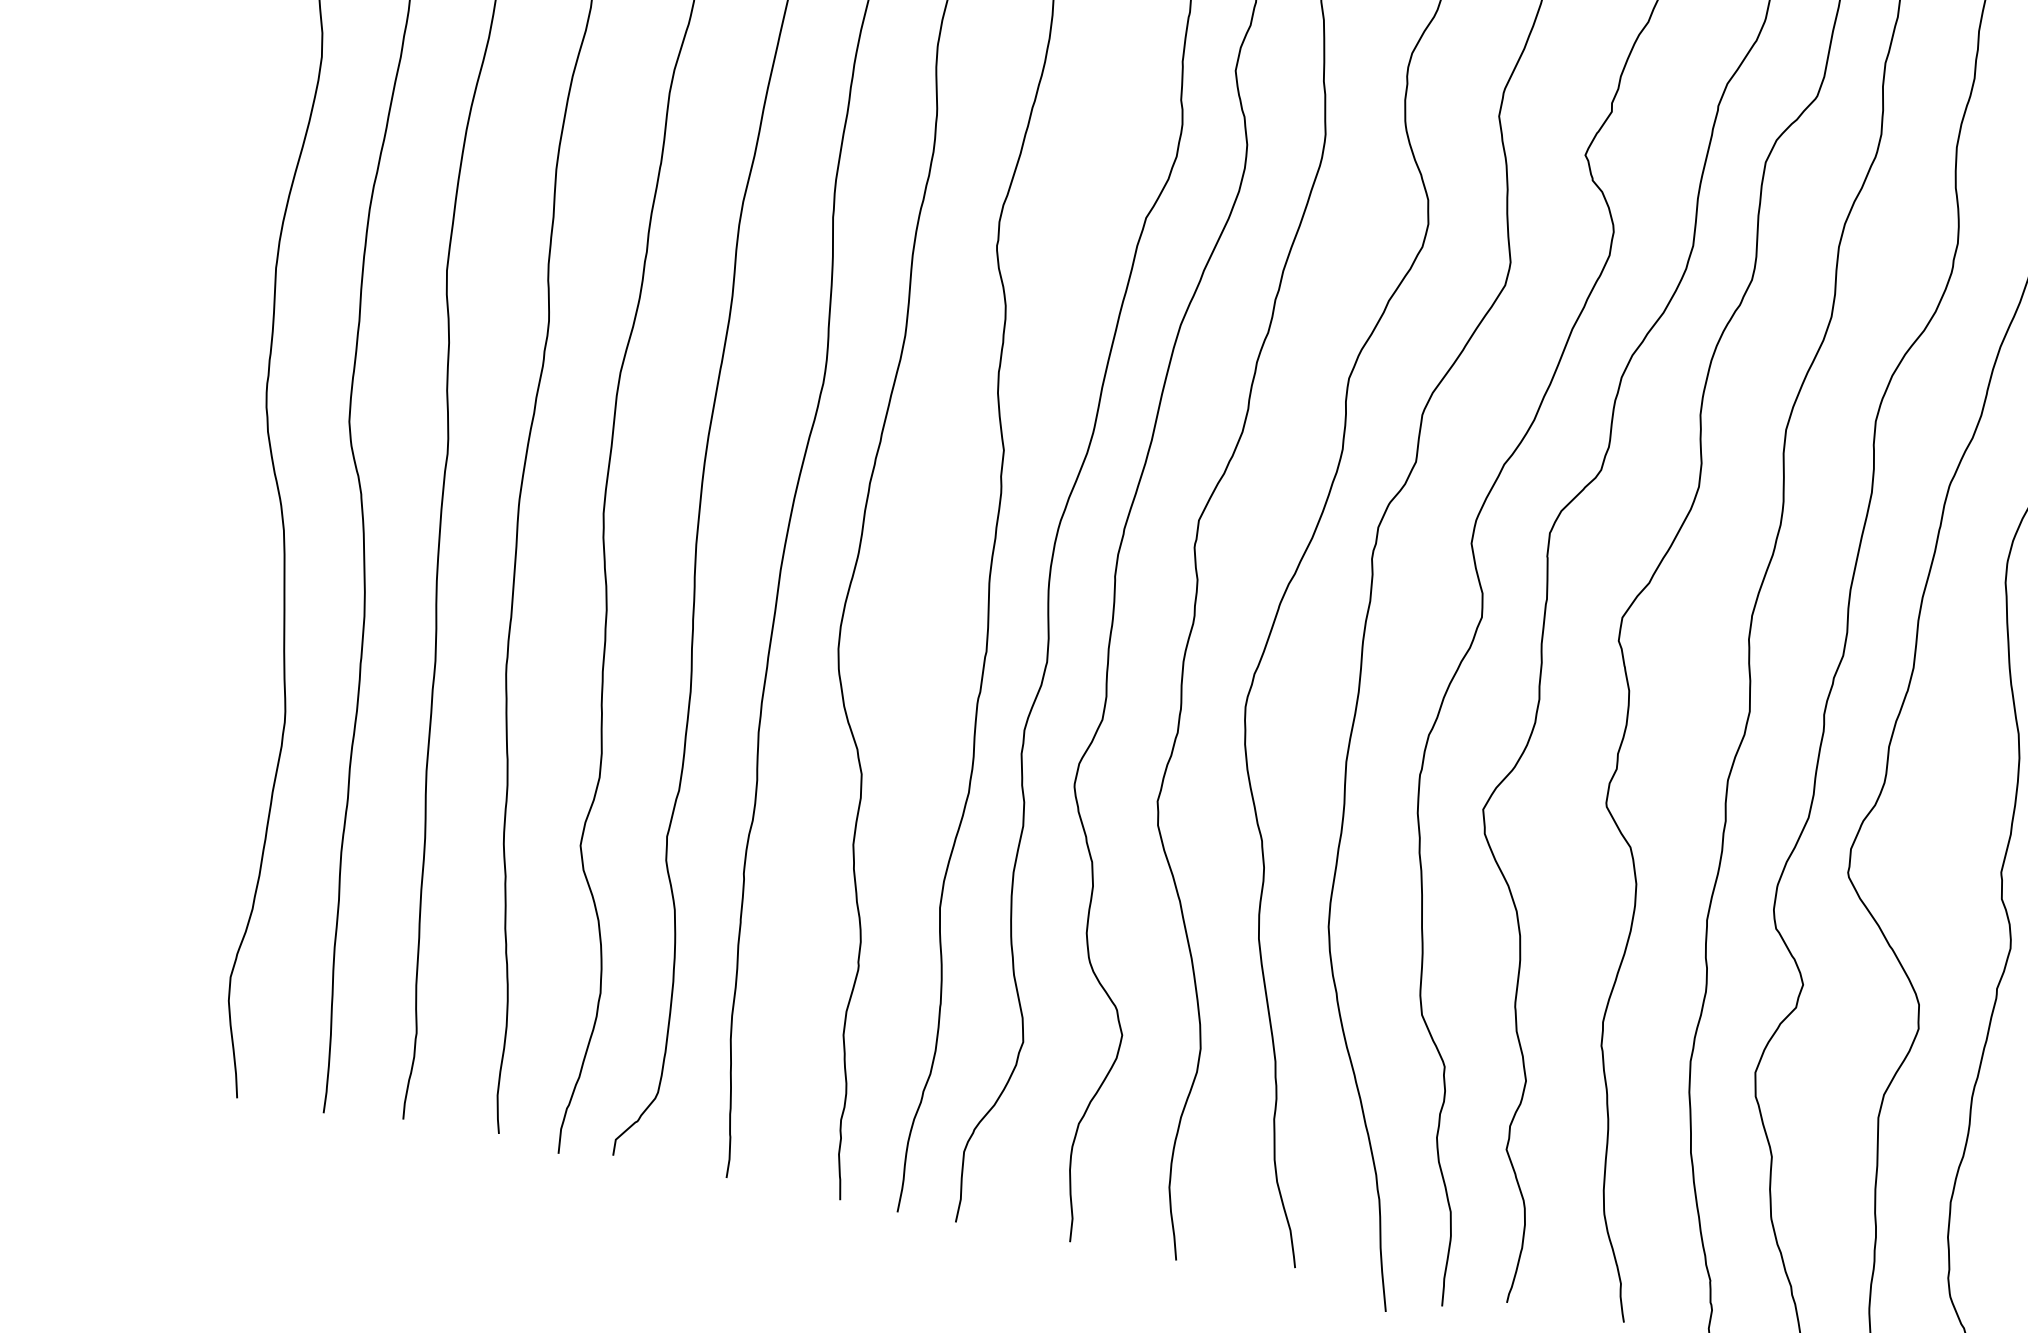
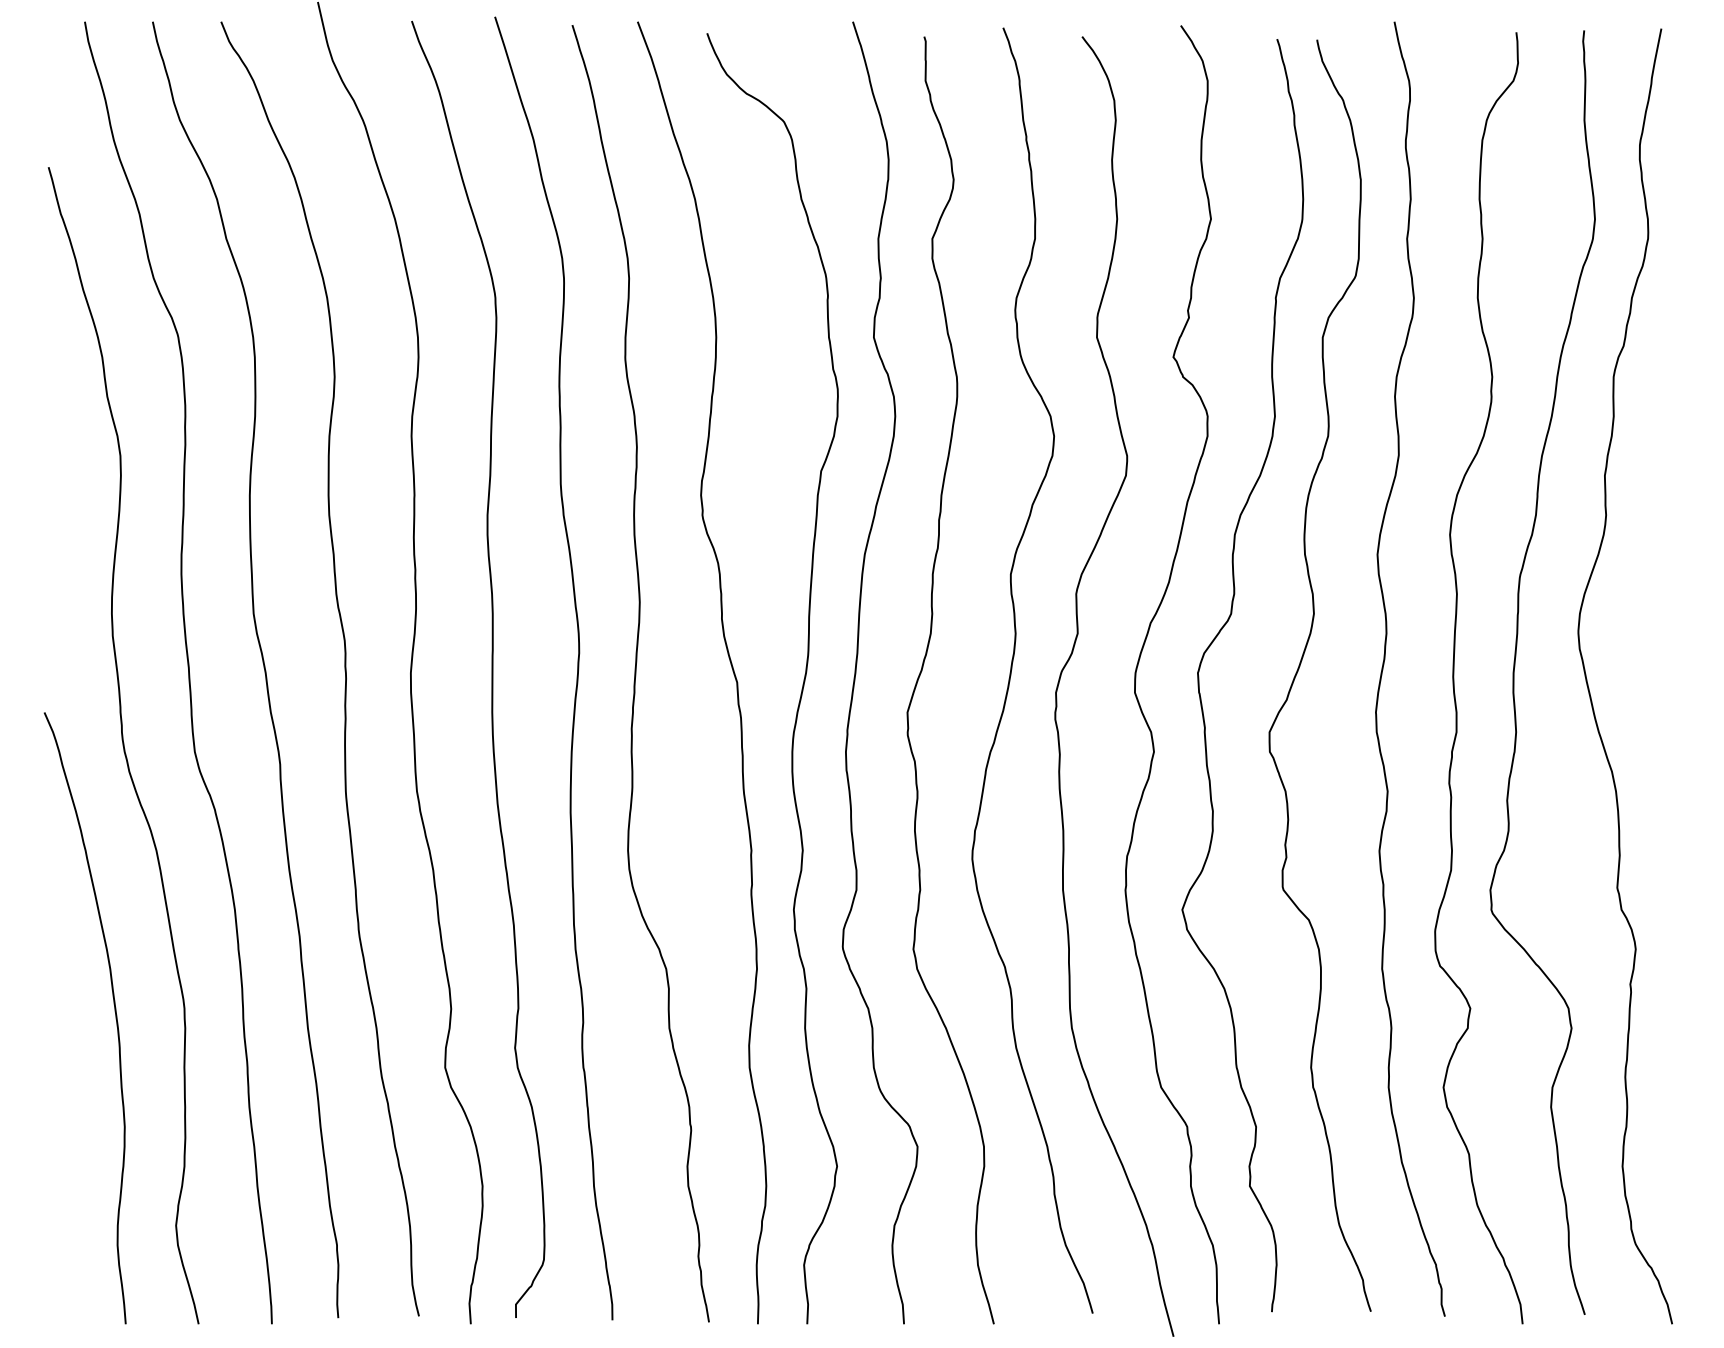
curve: (201, 711) -> (114, 1011), added

